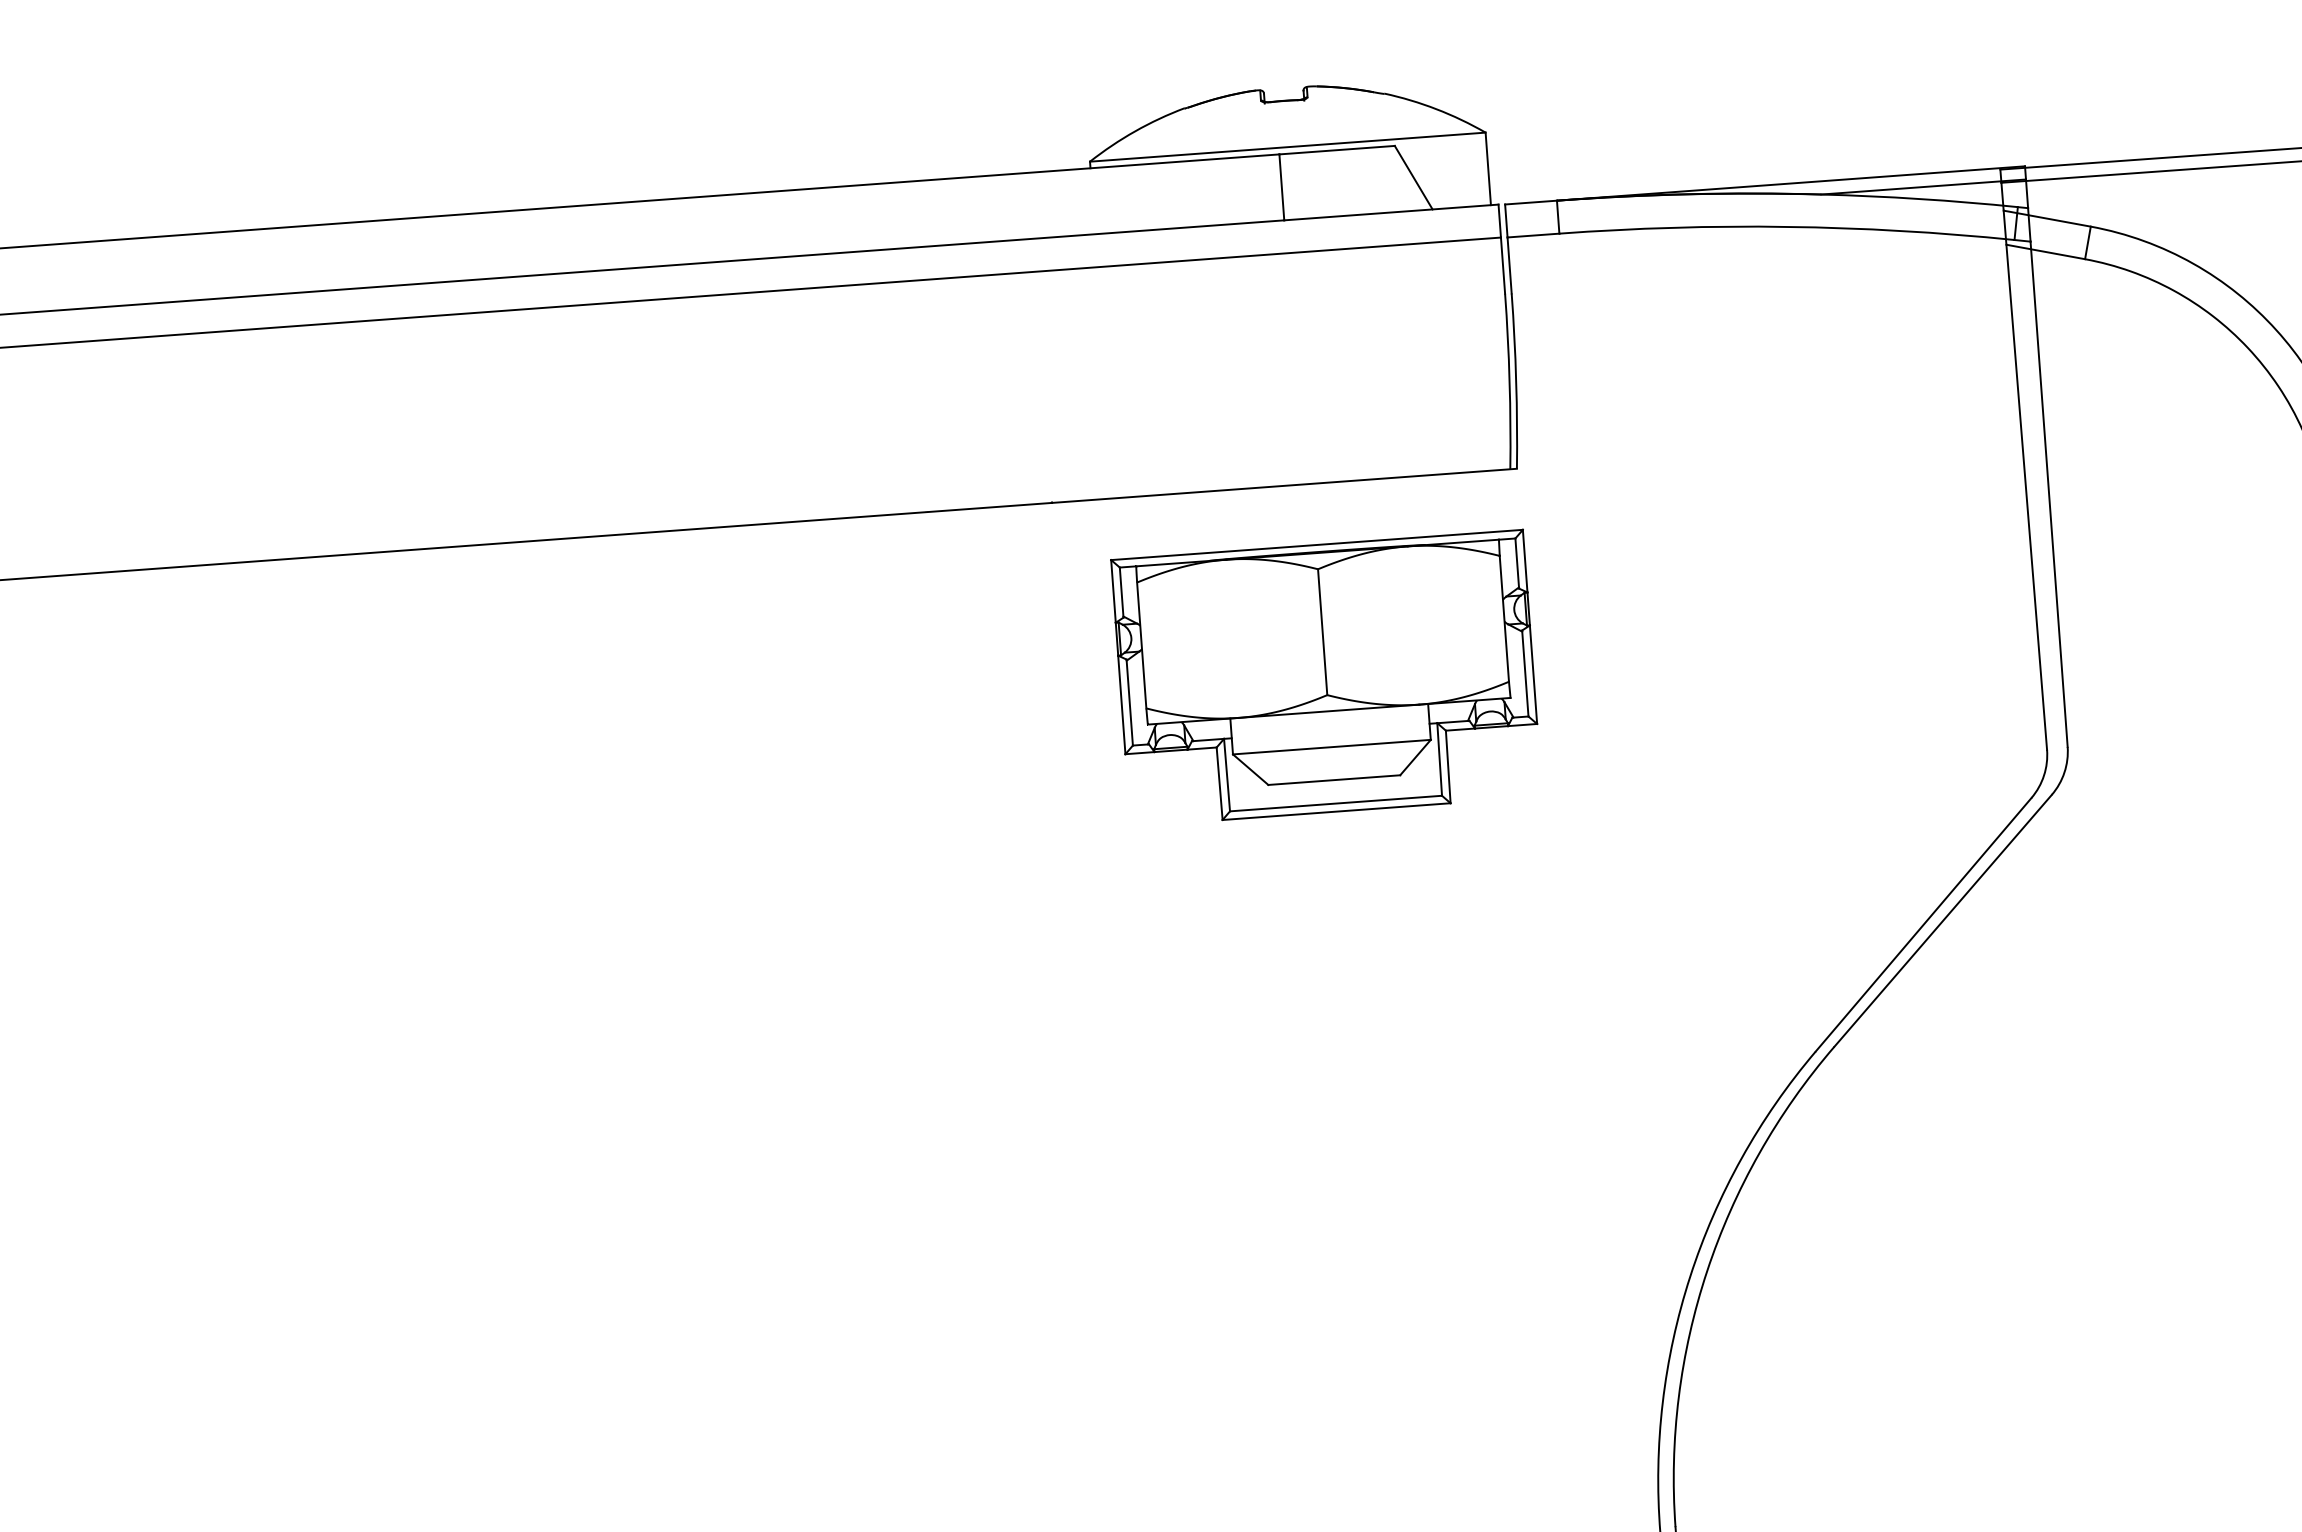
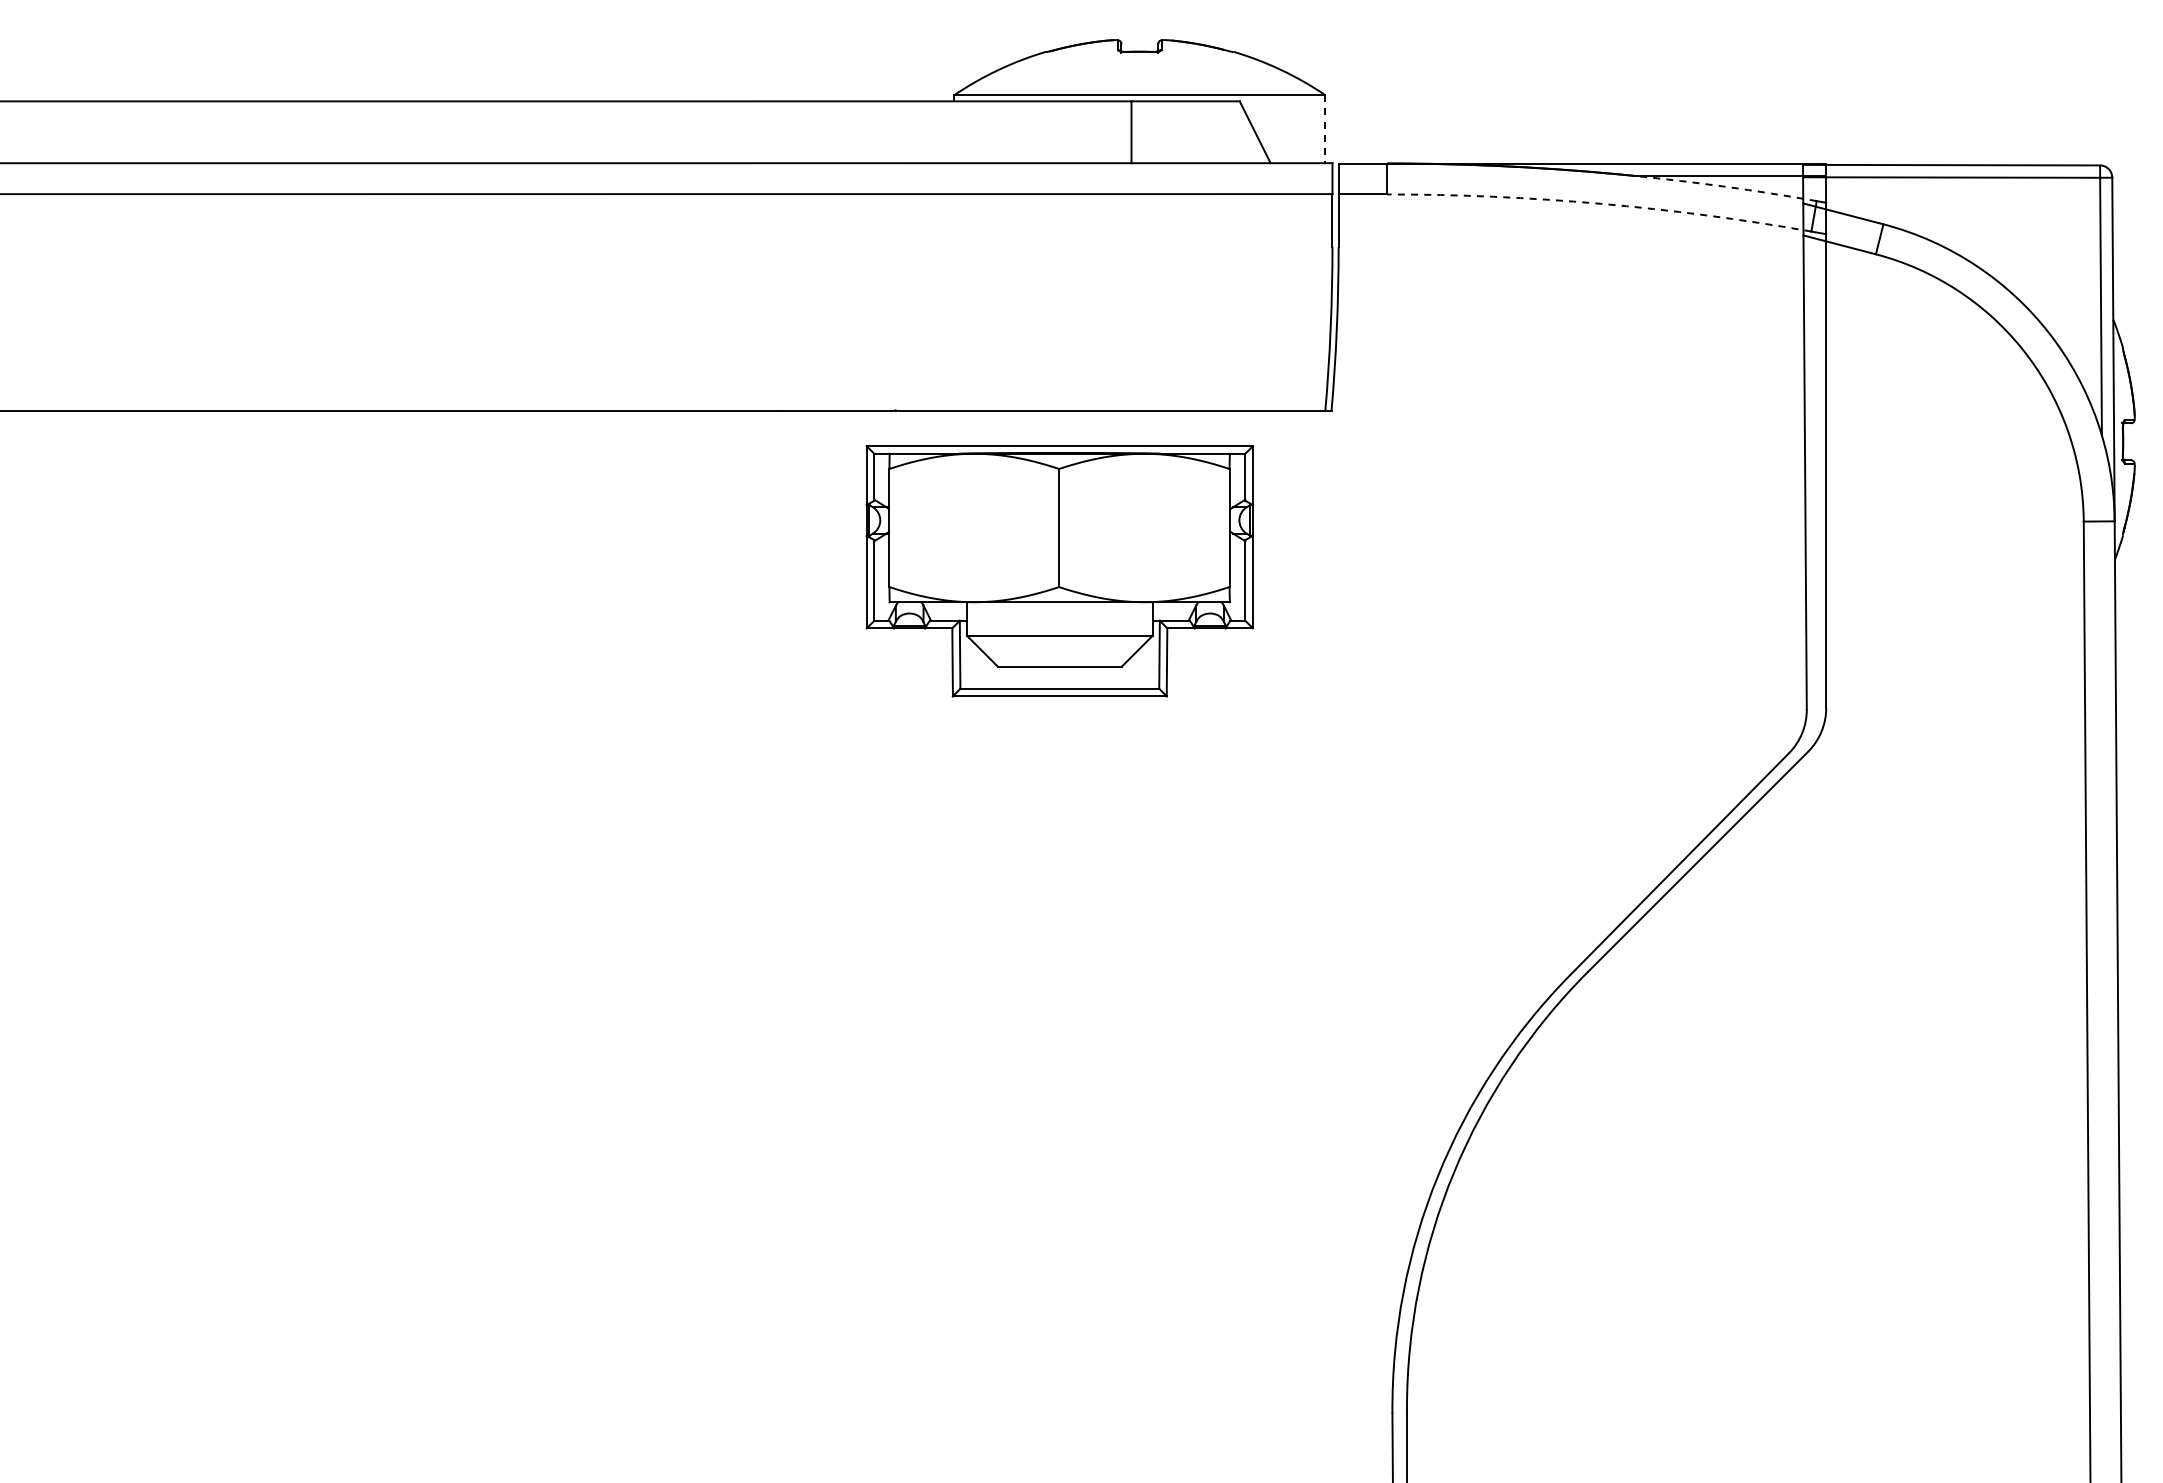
line: (1488, 169) -> (1325, 129), solid -> dashed
arc: (1919, 198) -> (1725, 186), solid -> dashed
arc: (1787, 226) -> (1600, 203), solid -> dashed
part: (1326, 678) -> (1059, 571), moved

